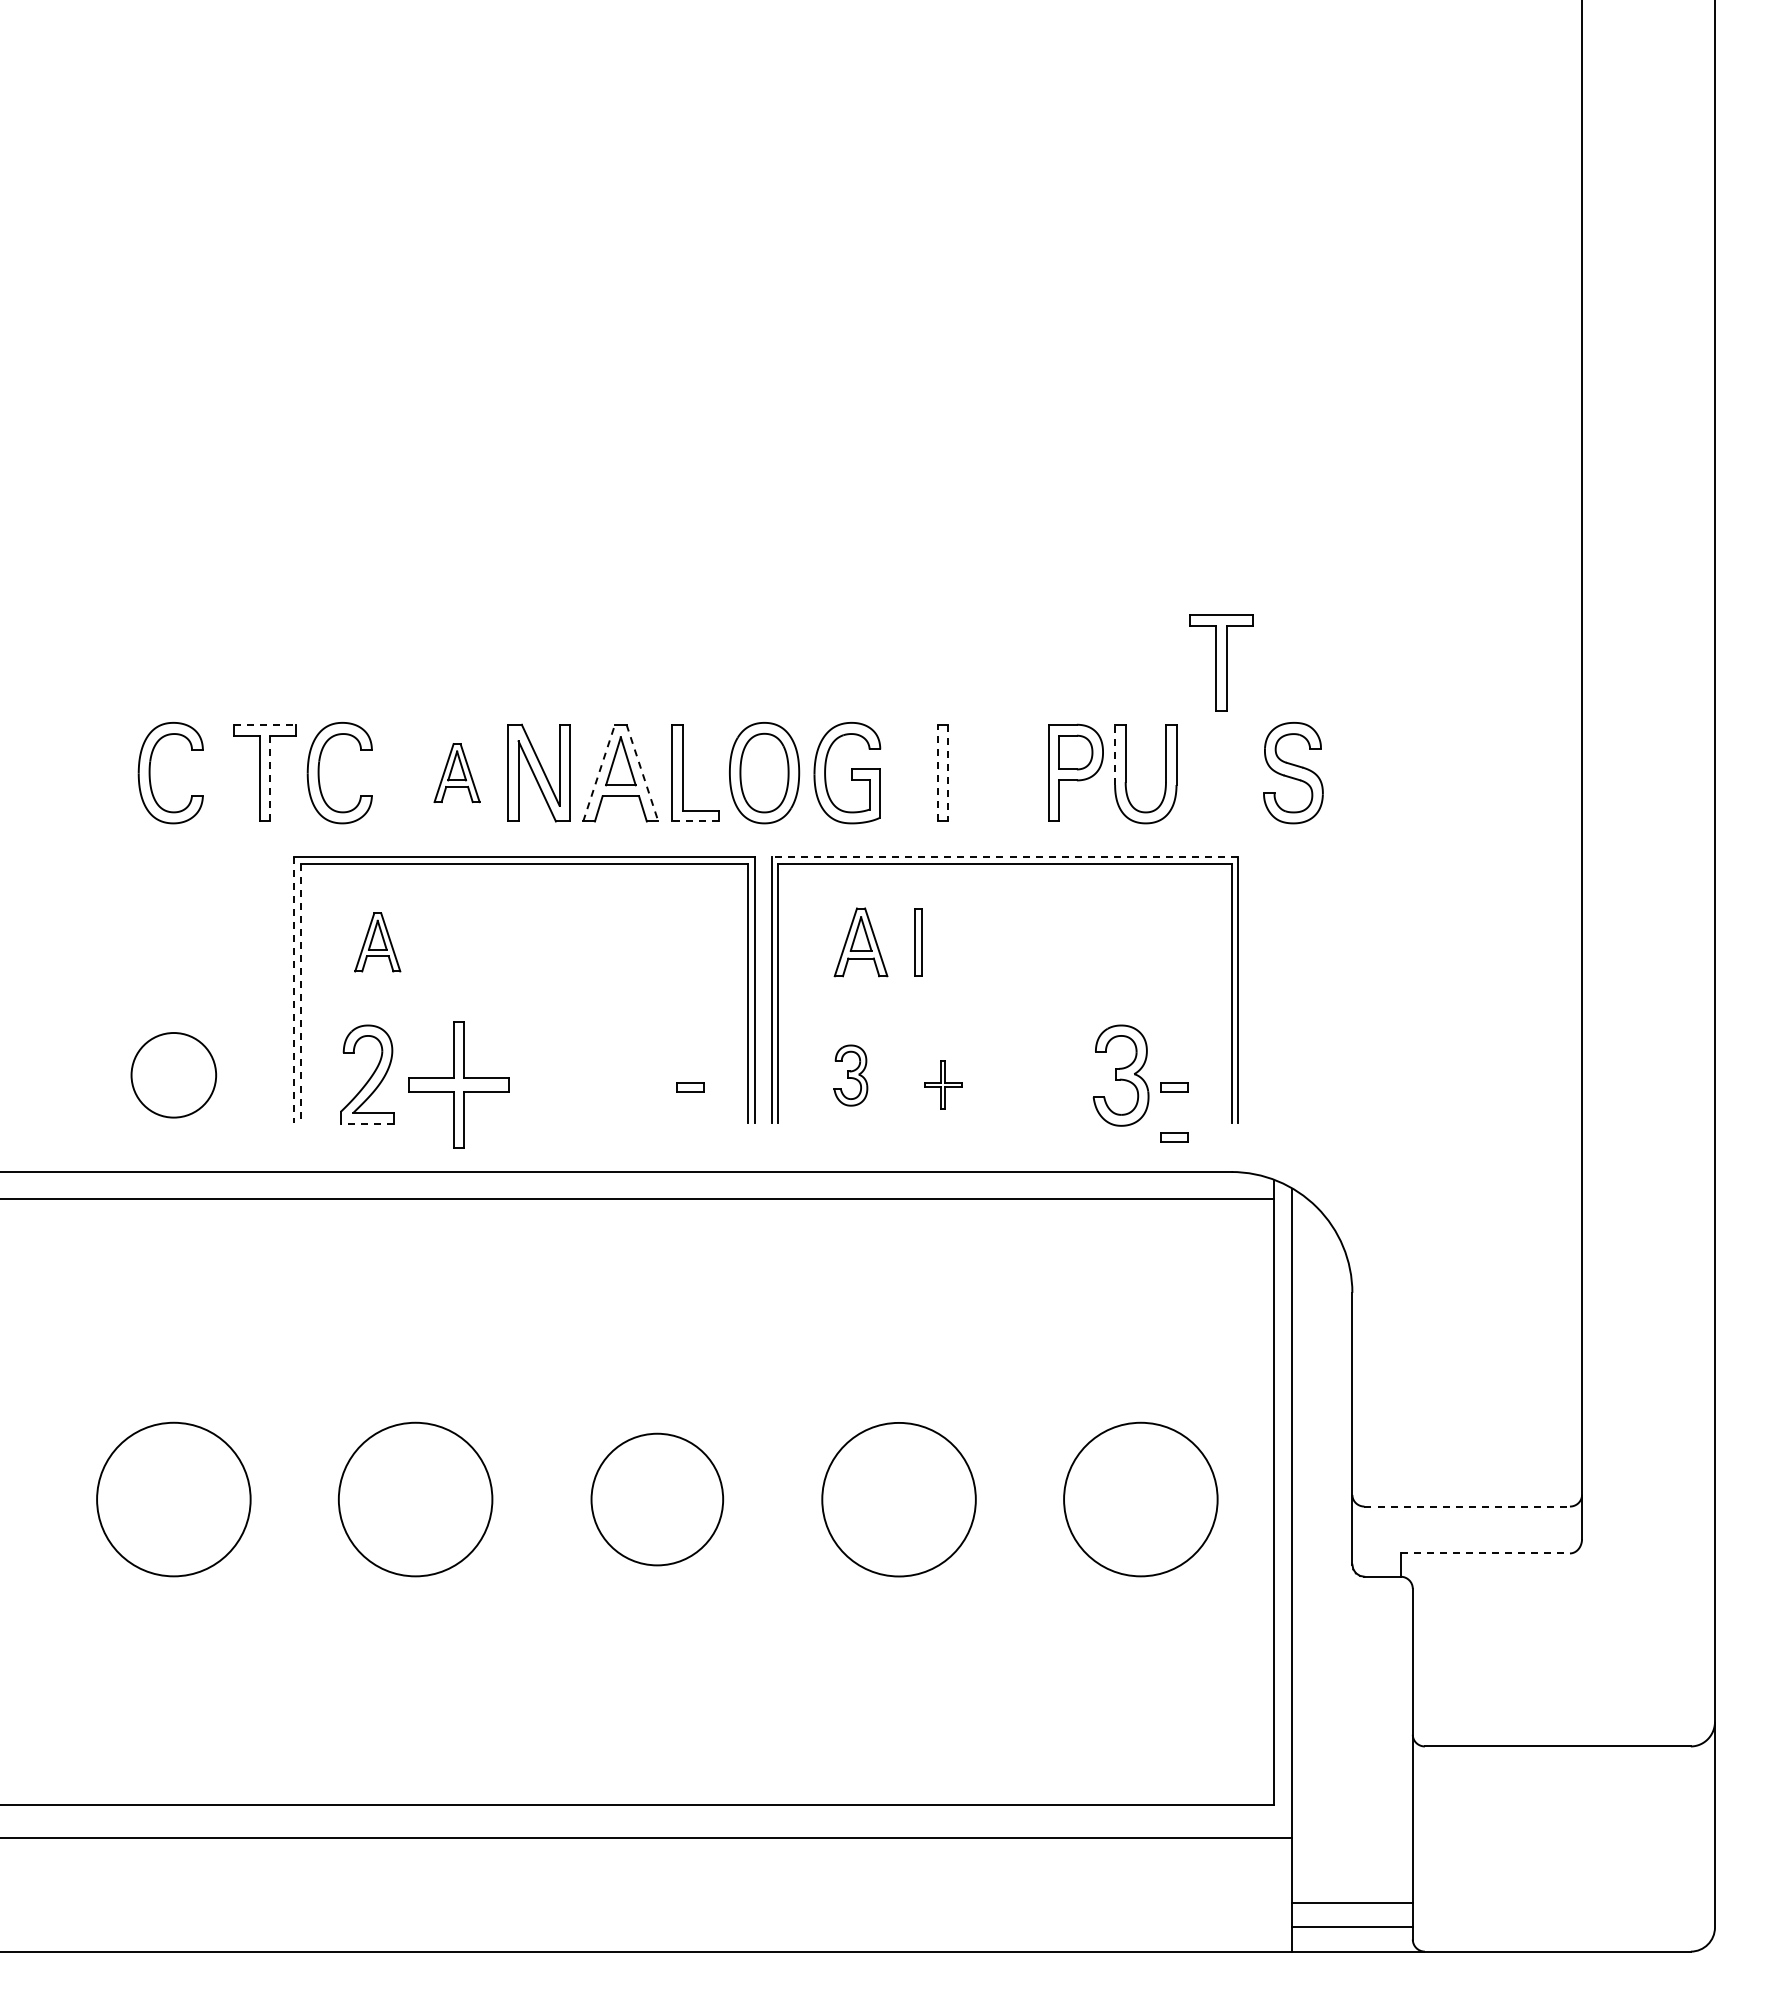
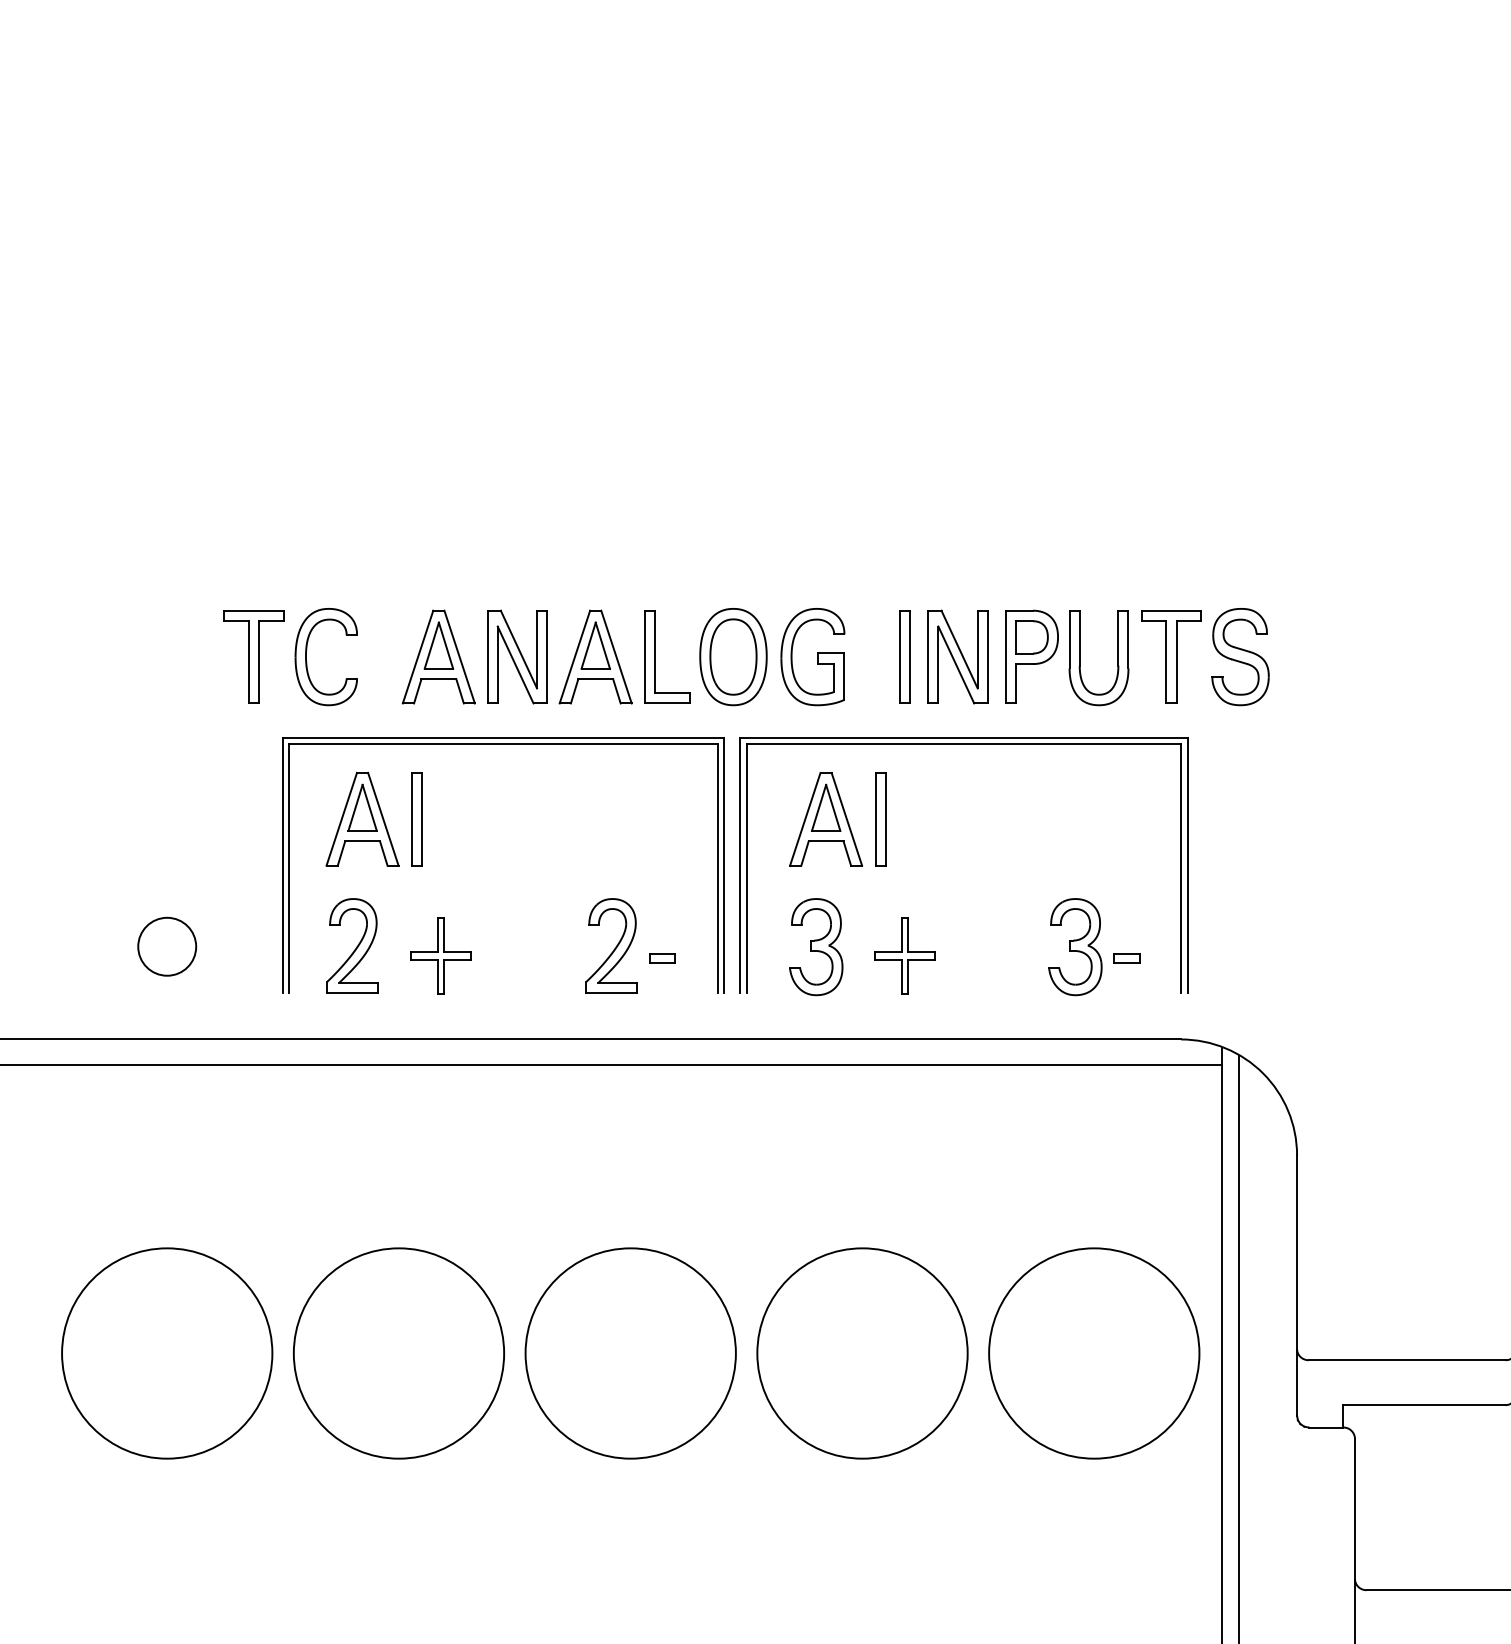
part: (1221, 662) -> (1171, 656), moved
line: (265, 724) -> (255, 610), dashed -> solid
line: (1115, 754) -> (1069, 639), dashed -> solid
part: (456, 772) -> (438, 656), size x1.67
line: (937, 772) -> (899, 656), dashed -> solid
part: (998, 772) -> (957, 656), added
part: (150, 773) -> (144, 657), removed
line: (599, 773) -> (575, 657), dashed -> solid
line: (642, 773) -> (616, 657), dashed -> solid
line: (948, 773) -> (909, 657), dashed -> solid
line: (270, 778) -> (259, 662), dashed -> solid
line: (695, 821) -> (667, 703), dashed -> solid
line: (1004, 857) -> (963, 737), dashed -> solid
part: (377, 942) -> (362, 819), size x1.67
part: (434, 942) -> (417, 819), added
part: (860, 942) -> (825, 819), size x1.43
part: (918, 942) -> (881, 819), size x1.43
line: (294, 990) -> (282, 865), dashed -> solid
line: (300, 993) -> (288, 868), dashed -> solid
part: (637, 1074) -> (611, 945), added
circle: (173, 1075) -> (166, 946), size x0.71
part: (850, 1075) -> (815, 946), size x1.67
part: (459, 1084) -> (441, 955), size x0.62
part: (943, 1084) -> (905, 955), size x1.67
line: (367, 1123) -> (352, 992), dashed -> solid
part: (1174, 1137) -> (1126, 1006), removed
circle: (173, 1499) -> (166, 1353), size x1.43
circle: (415, 1499) -> (398, 1353), size x1.43
circle: (657, 1499) -> (630, 1353), size x1.67
circle: (898, 1499) -> (861, 1353), size x1.43
circle: (1140, 1499) -> (1093, 1353), size x1.43
line: (1467, 1506) -> (1407, 1360), dashed -> solid
line: (1485, 1553) -> (1424, 1405), dashed -> solid

